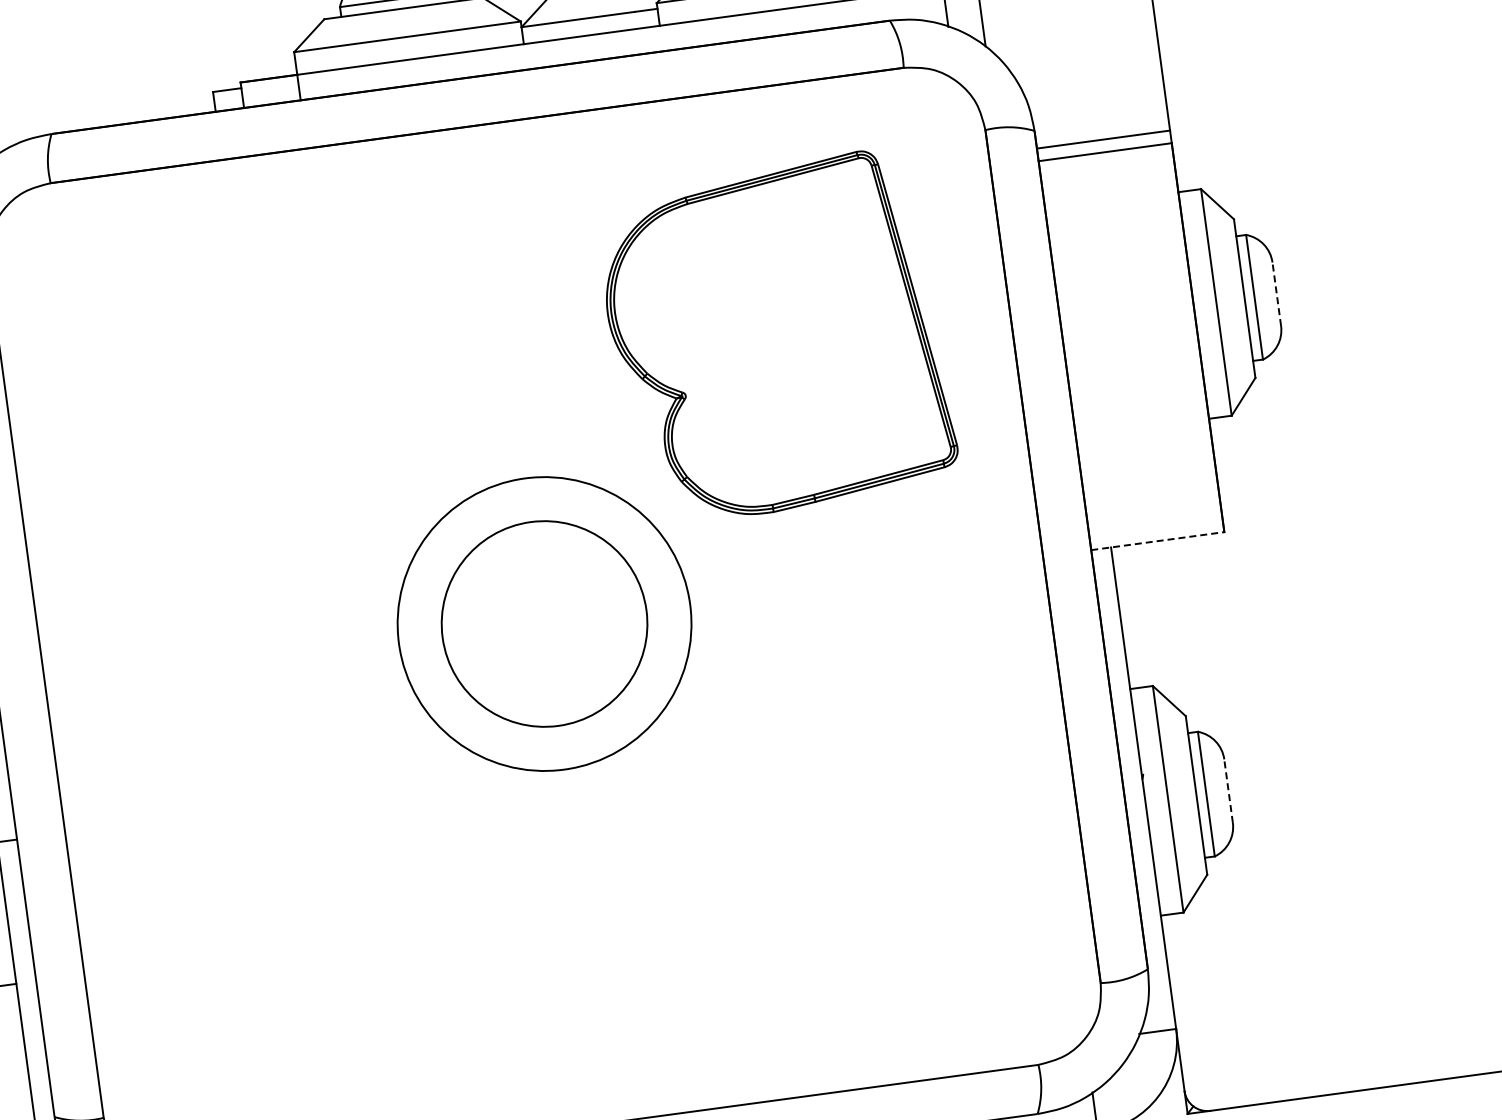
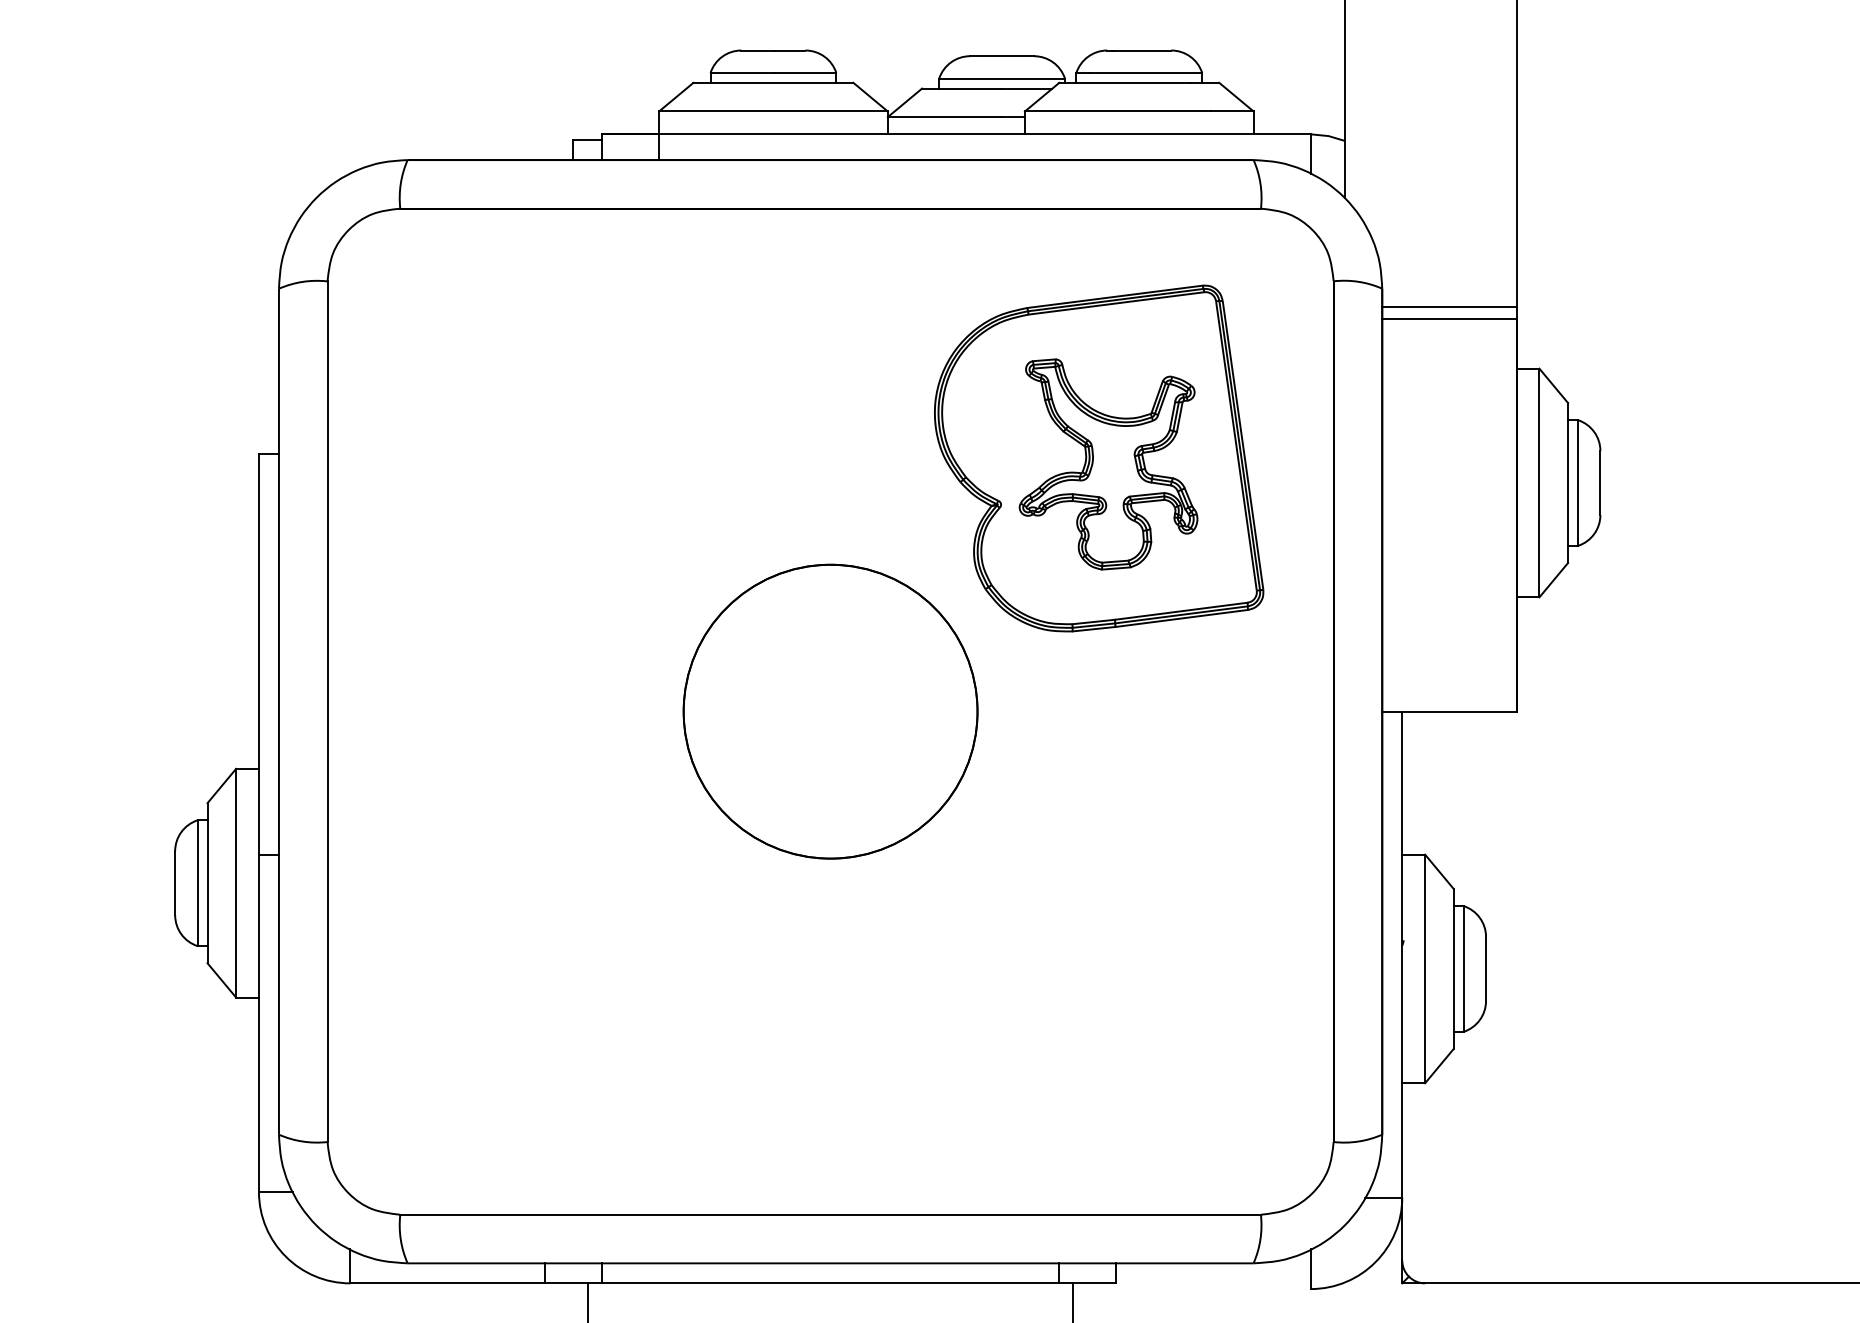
line: (1276, 293) -> (1600, 482), dashed -> solid
part: (786, 341) -> (1108, 464), added
line: (1157, 540) -> (1449, 711), dashed -> solid
circle: (544, 623) -> (830, 711), size x1.43
line: (1228, 790) -> (1486, 968), dashed -> solid

